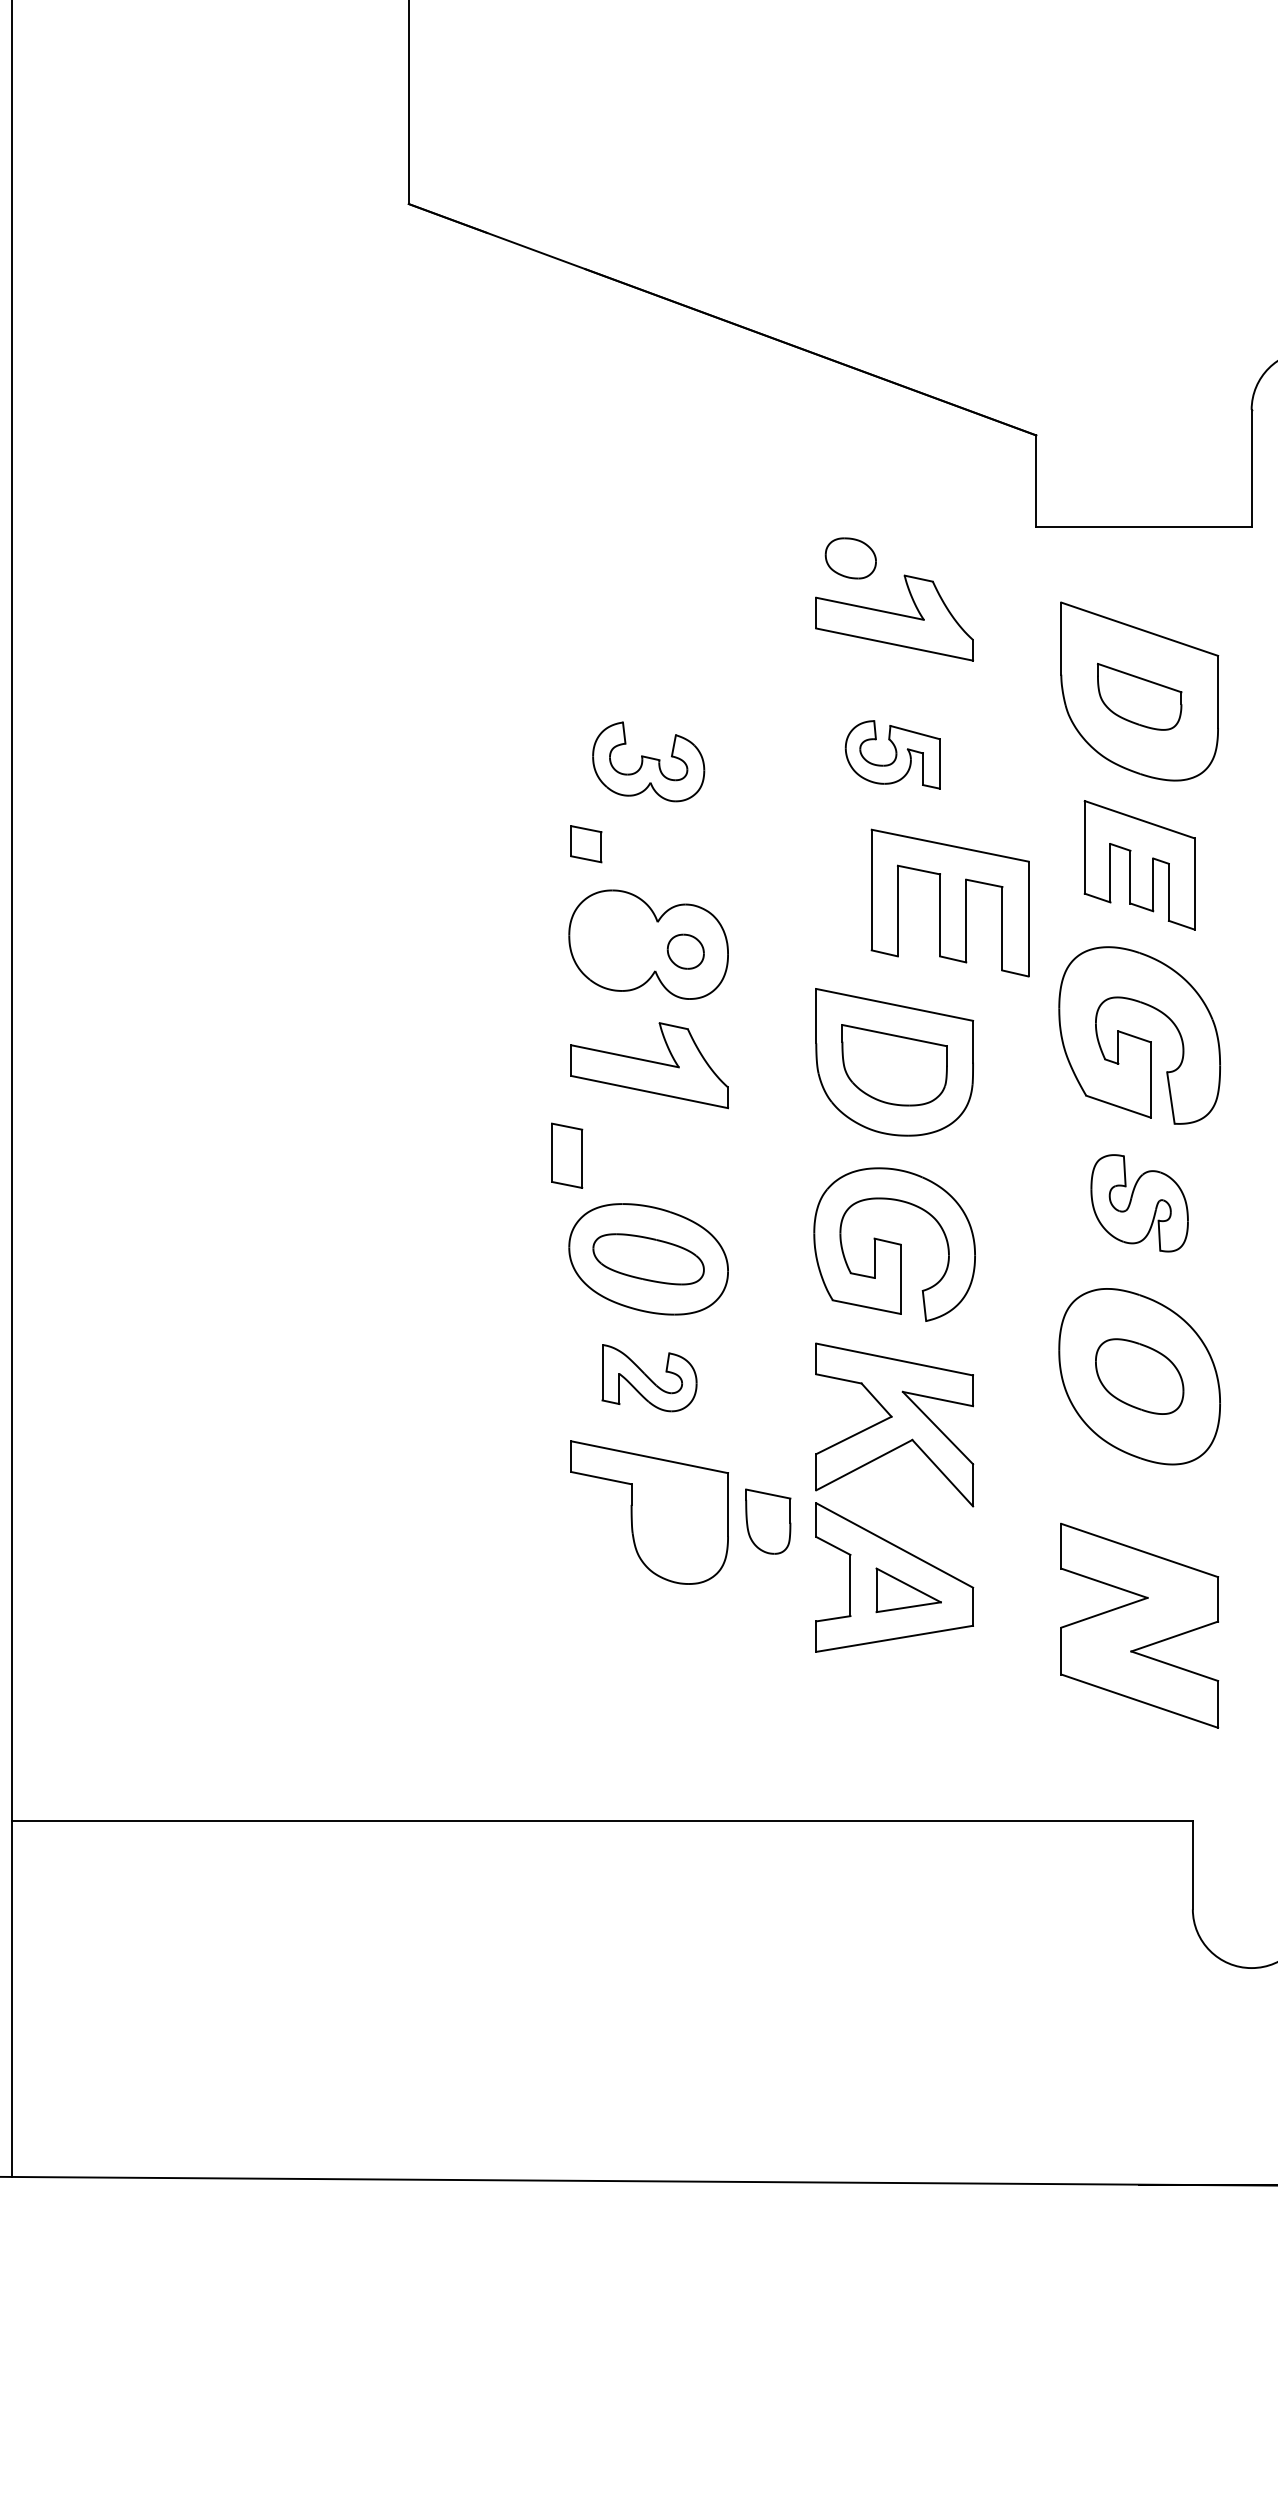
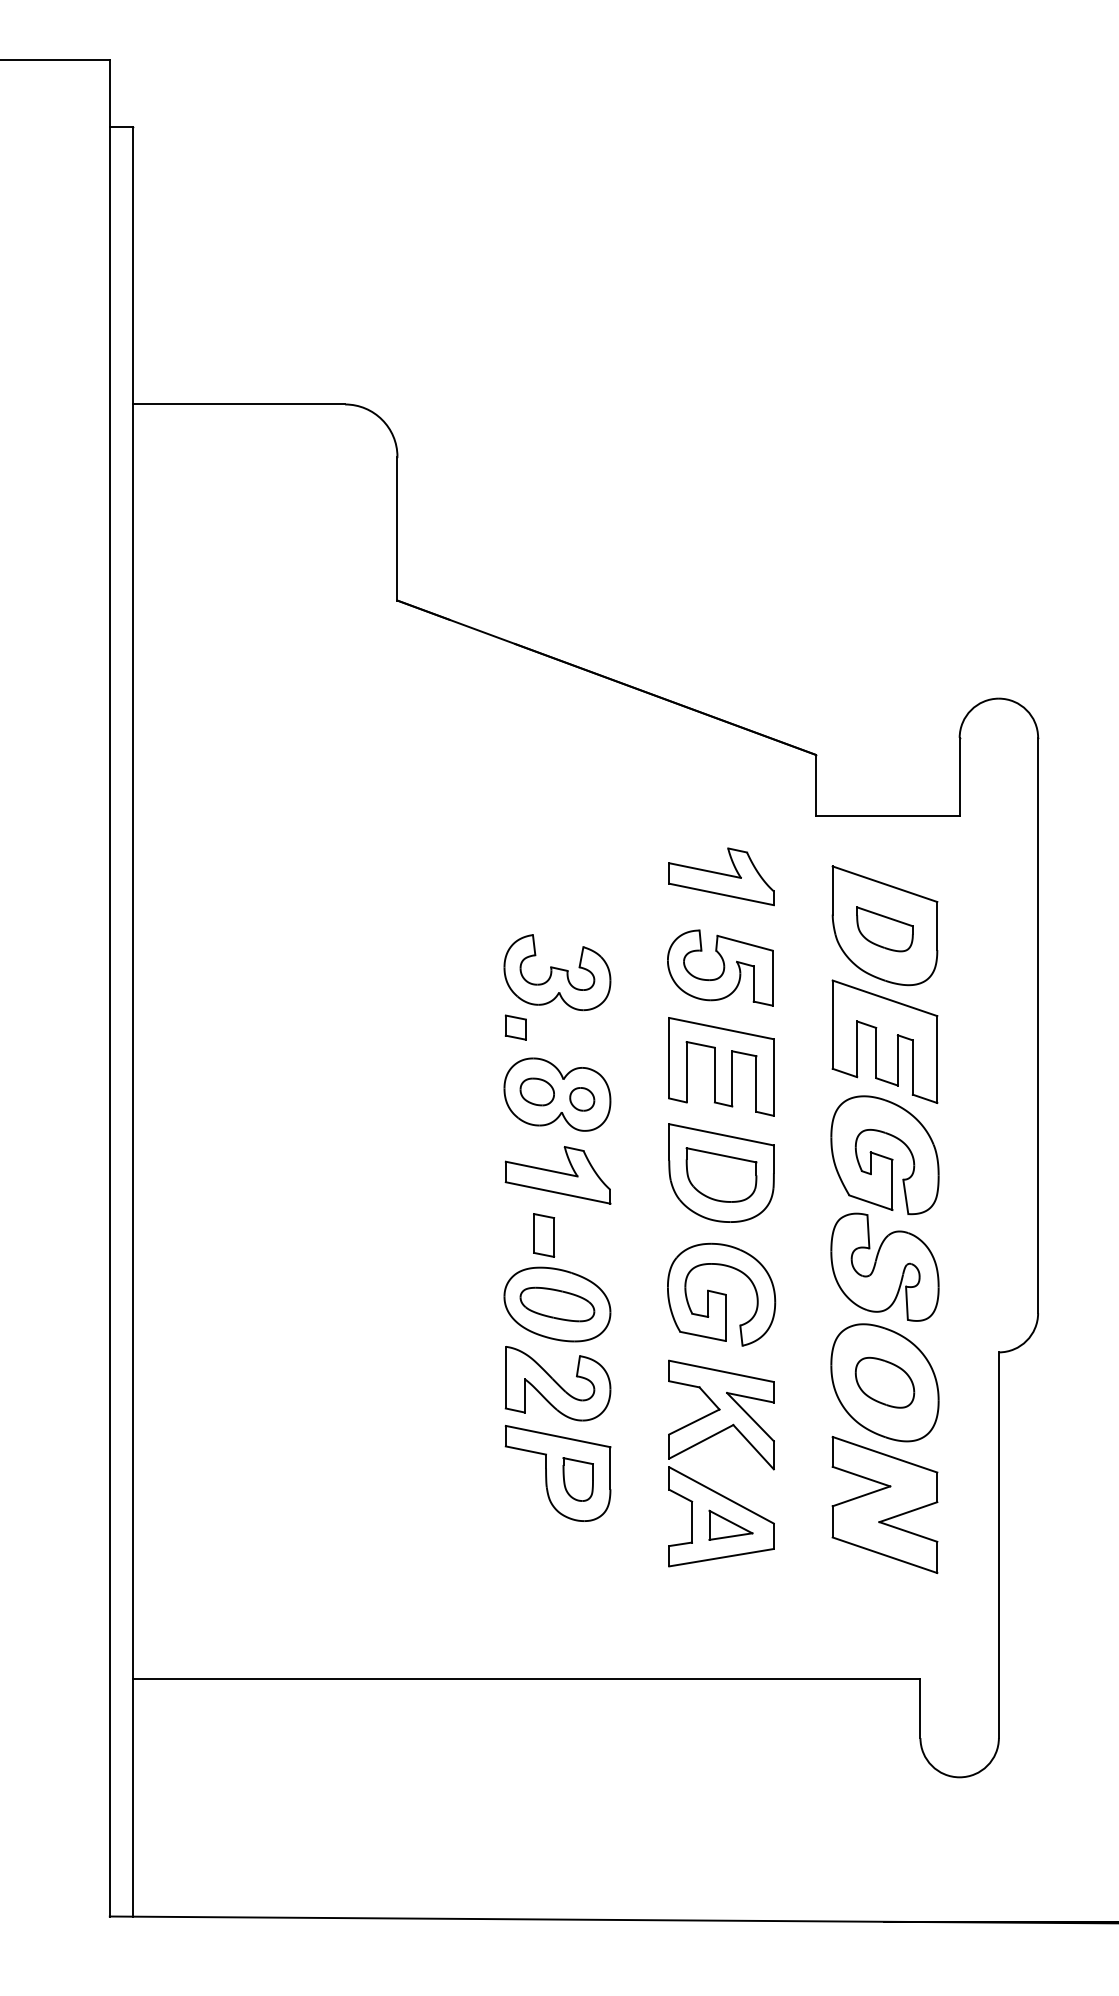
part: (849, 557) -> (536, 1091), moved
part: (893, 754) -> (720, 967), size x1.67
part: (648, 761) -> (557, 972), size x1.43
part: (1138, 865) -> (884, 1041), size x1.43
part: (950, 902) -> (721, 1066), moved
part: (567, 1155) -> (544, 1235), moved
part: (1138, 1202) -> (884, 1266), size x1.67
part: (648, 1377) -> (557, 1383), size x1.67
part: (767, 1521) -> (577, 1479), moved
part: (1138, 1626) -> (884, 1505), moved

